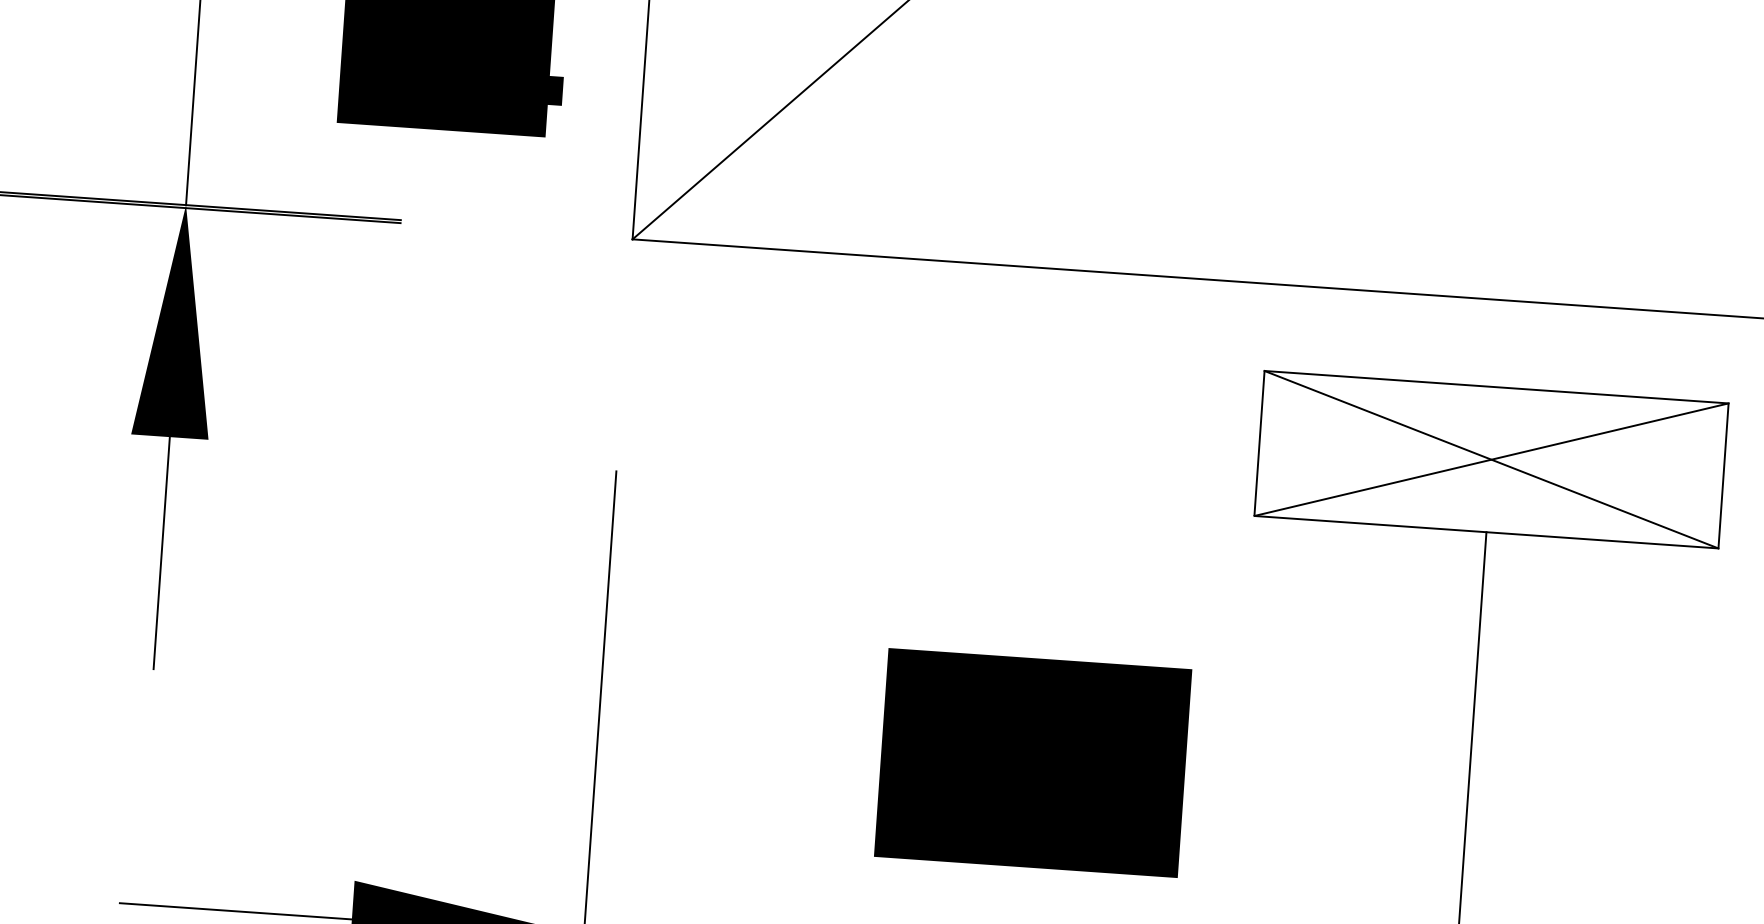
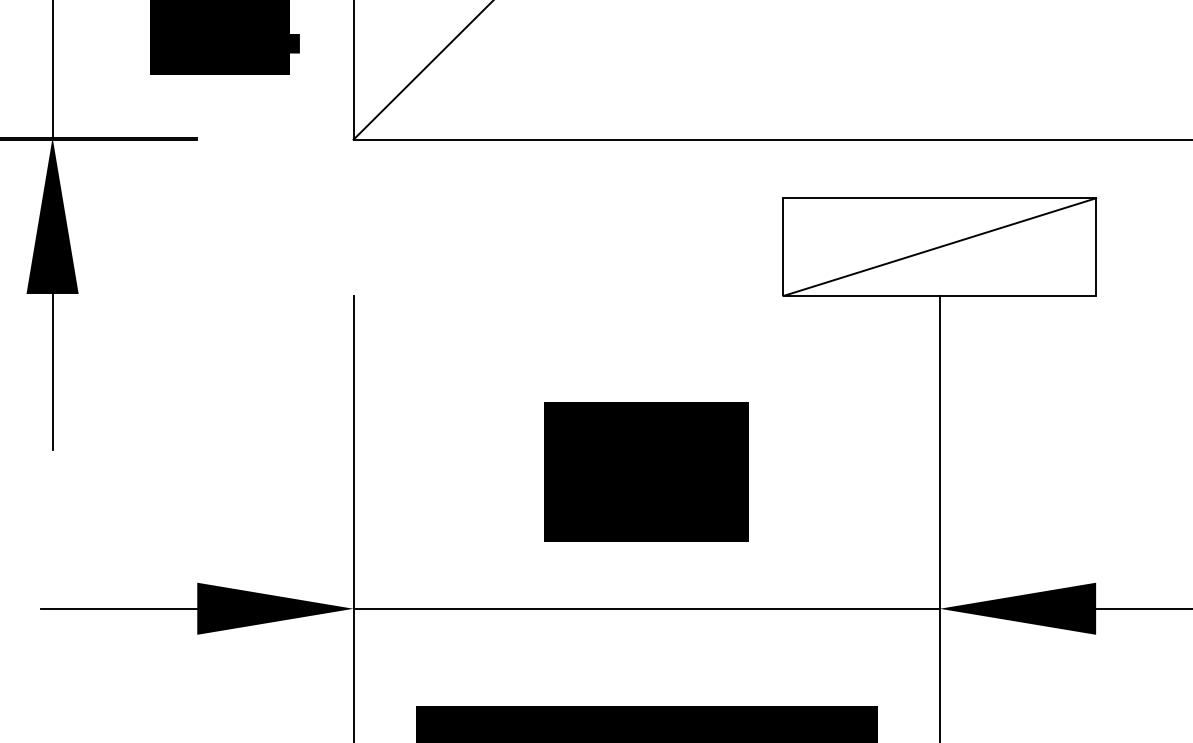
line: (1491, 460) -> (939, 247), removed

